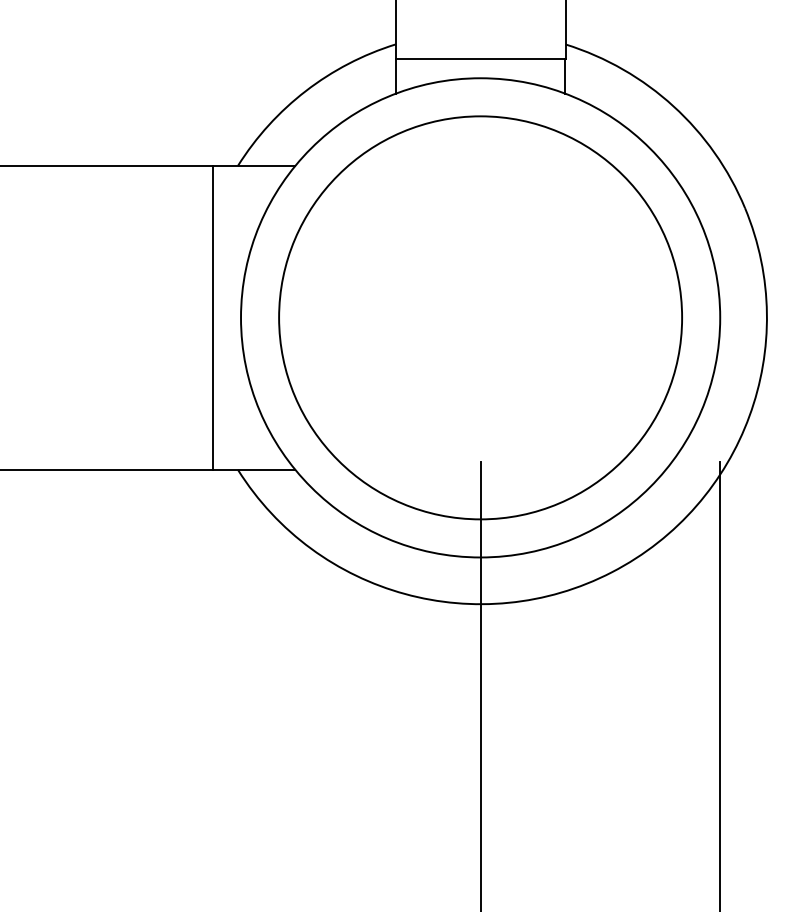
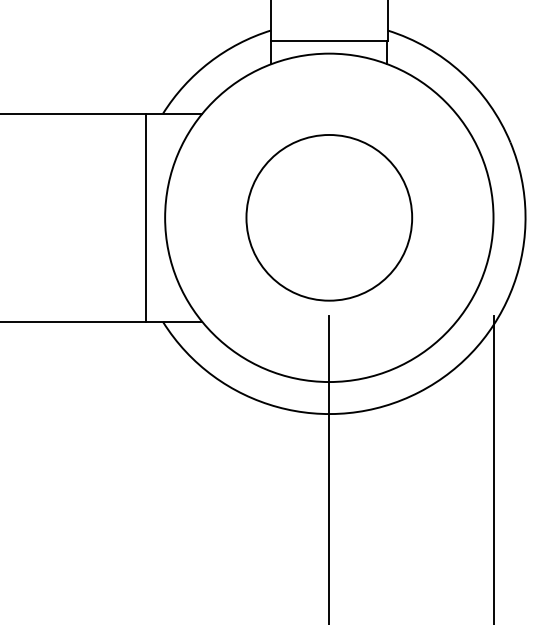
circle: (480, 317) -> (329, 217), size x0.6

